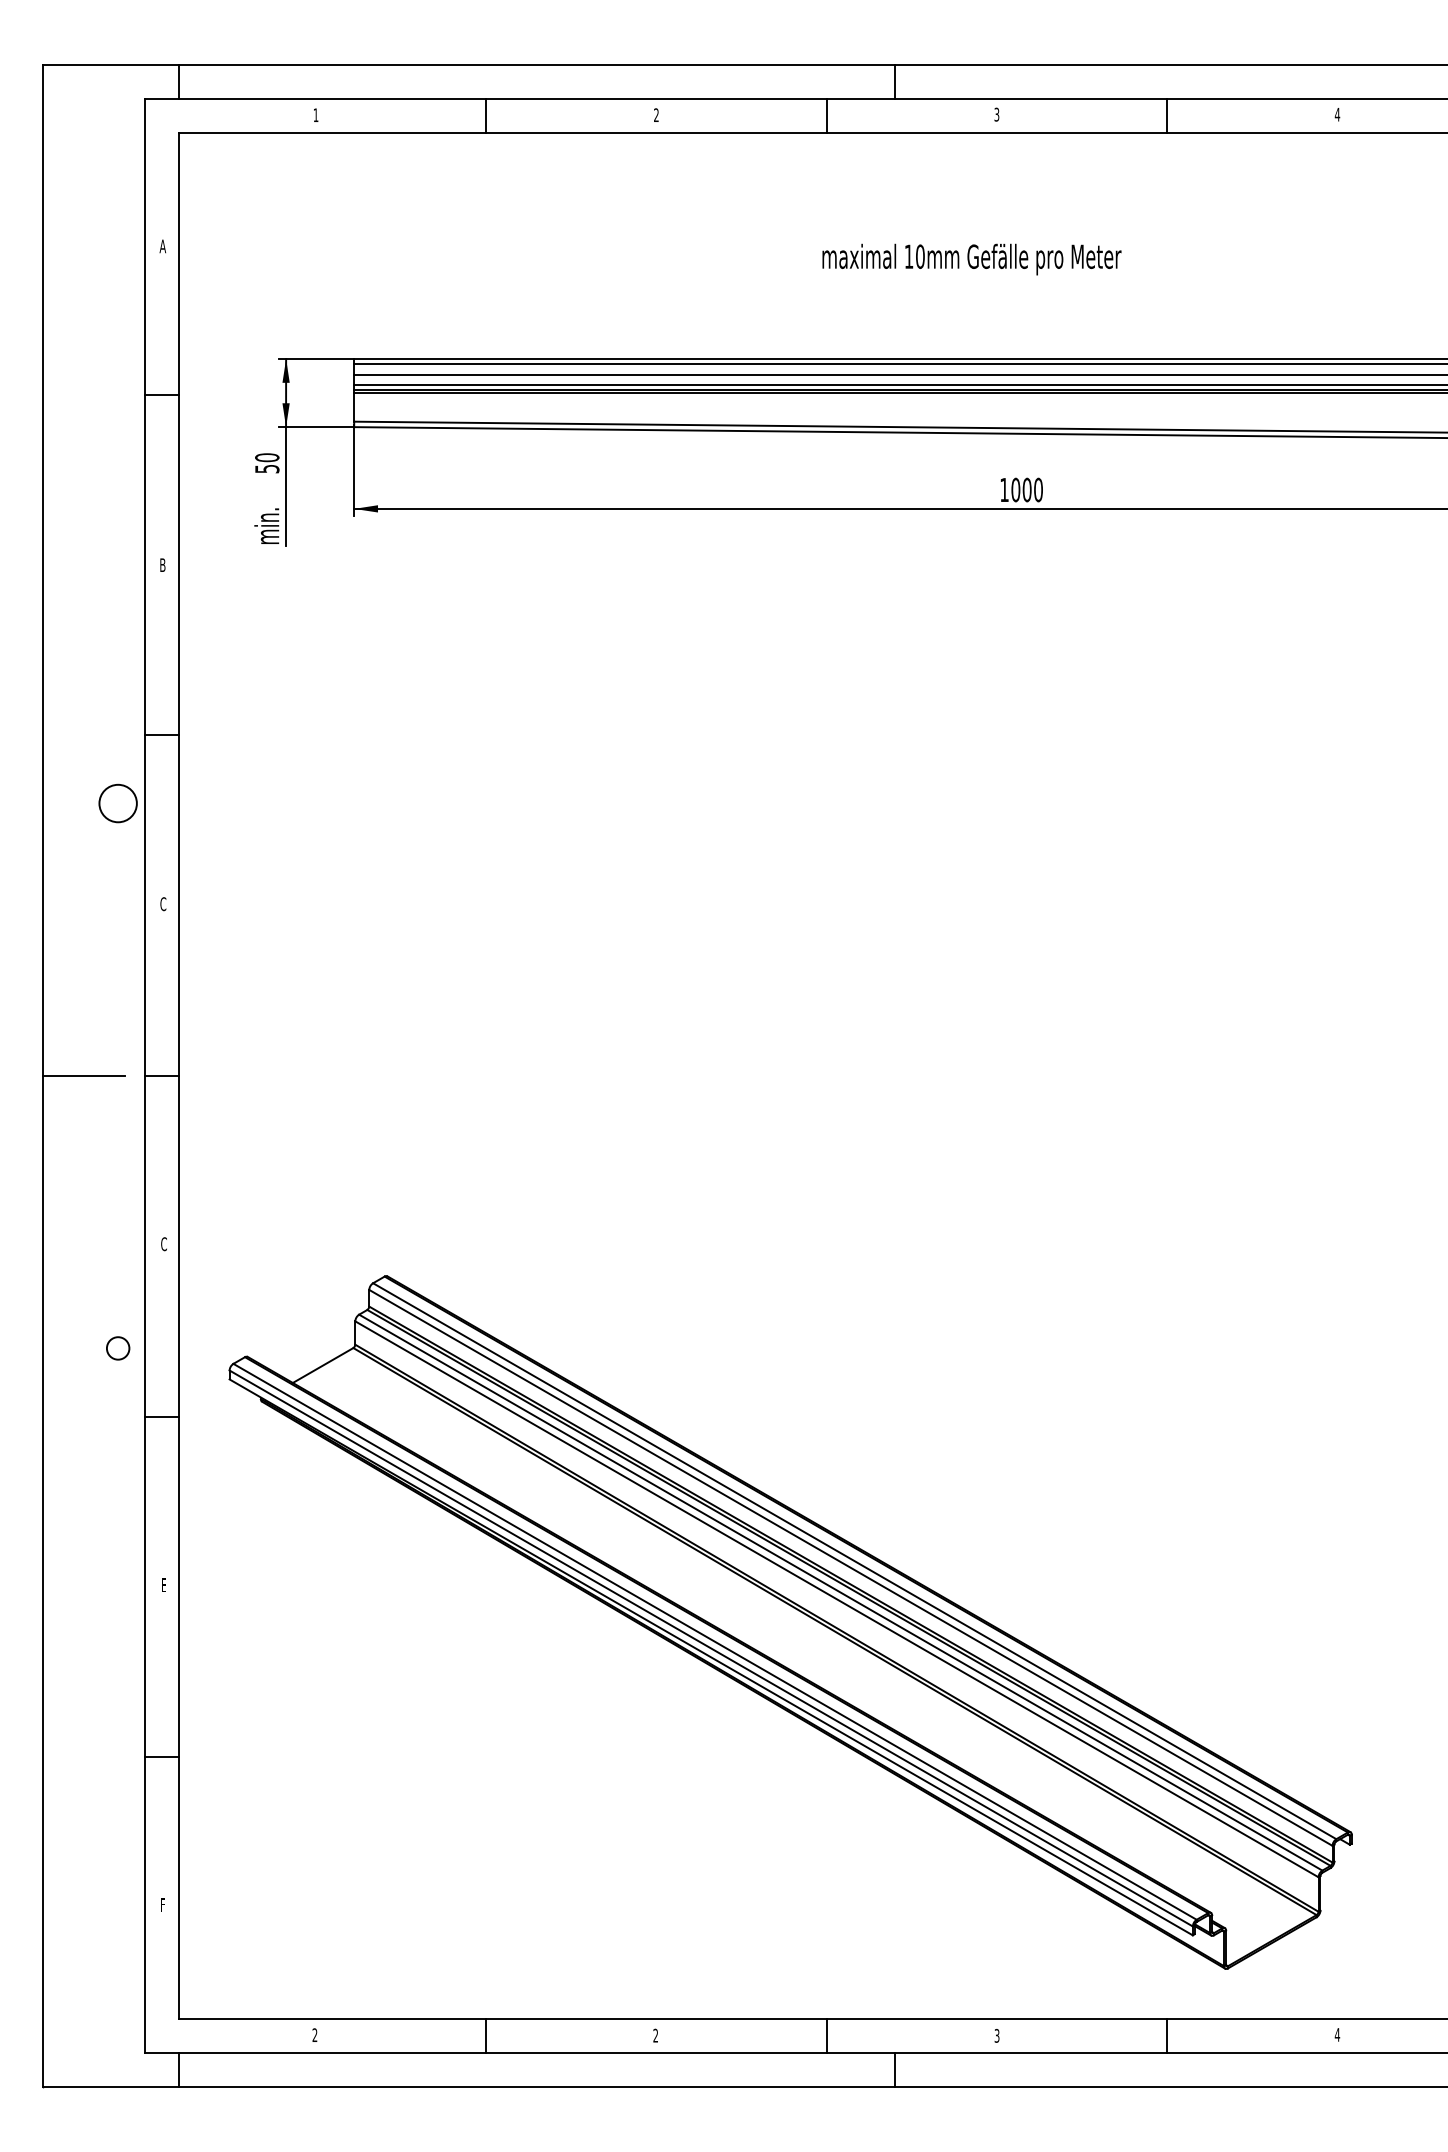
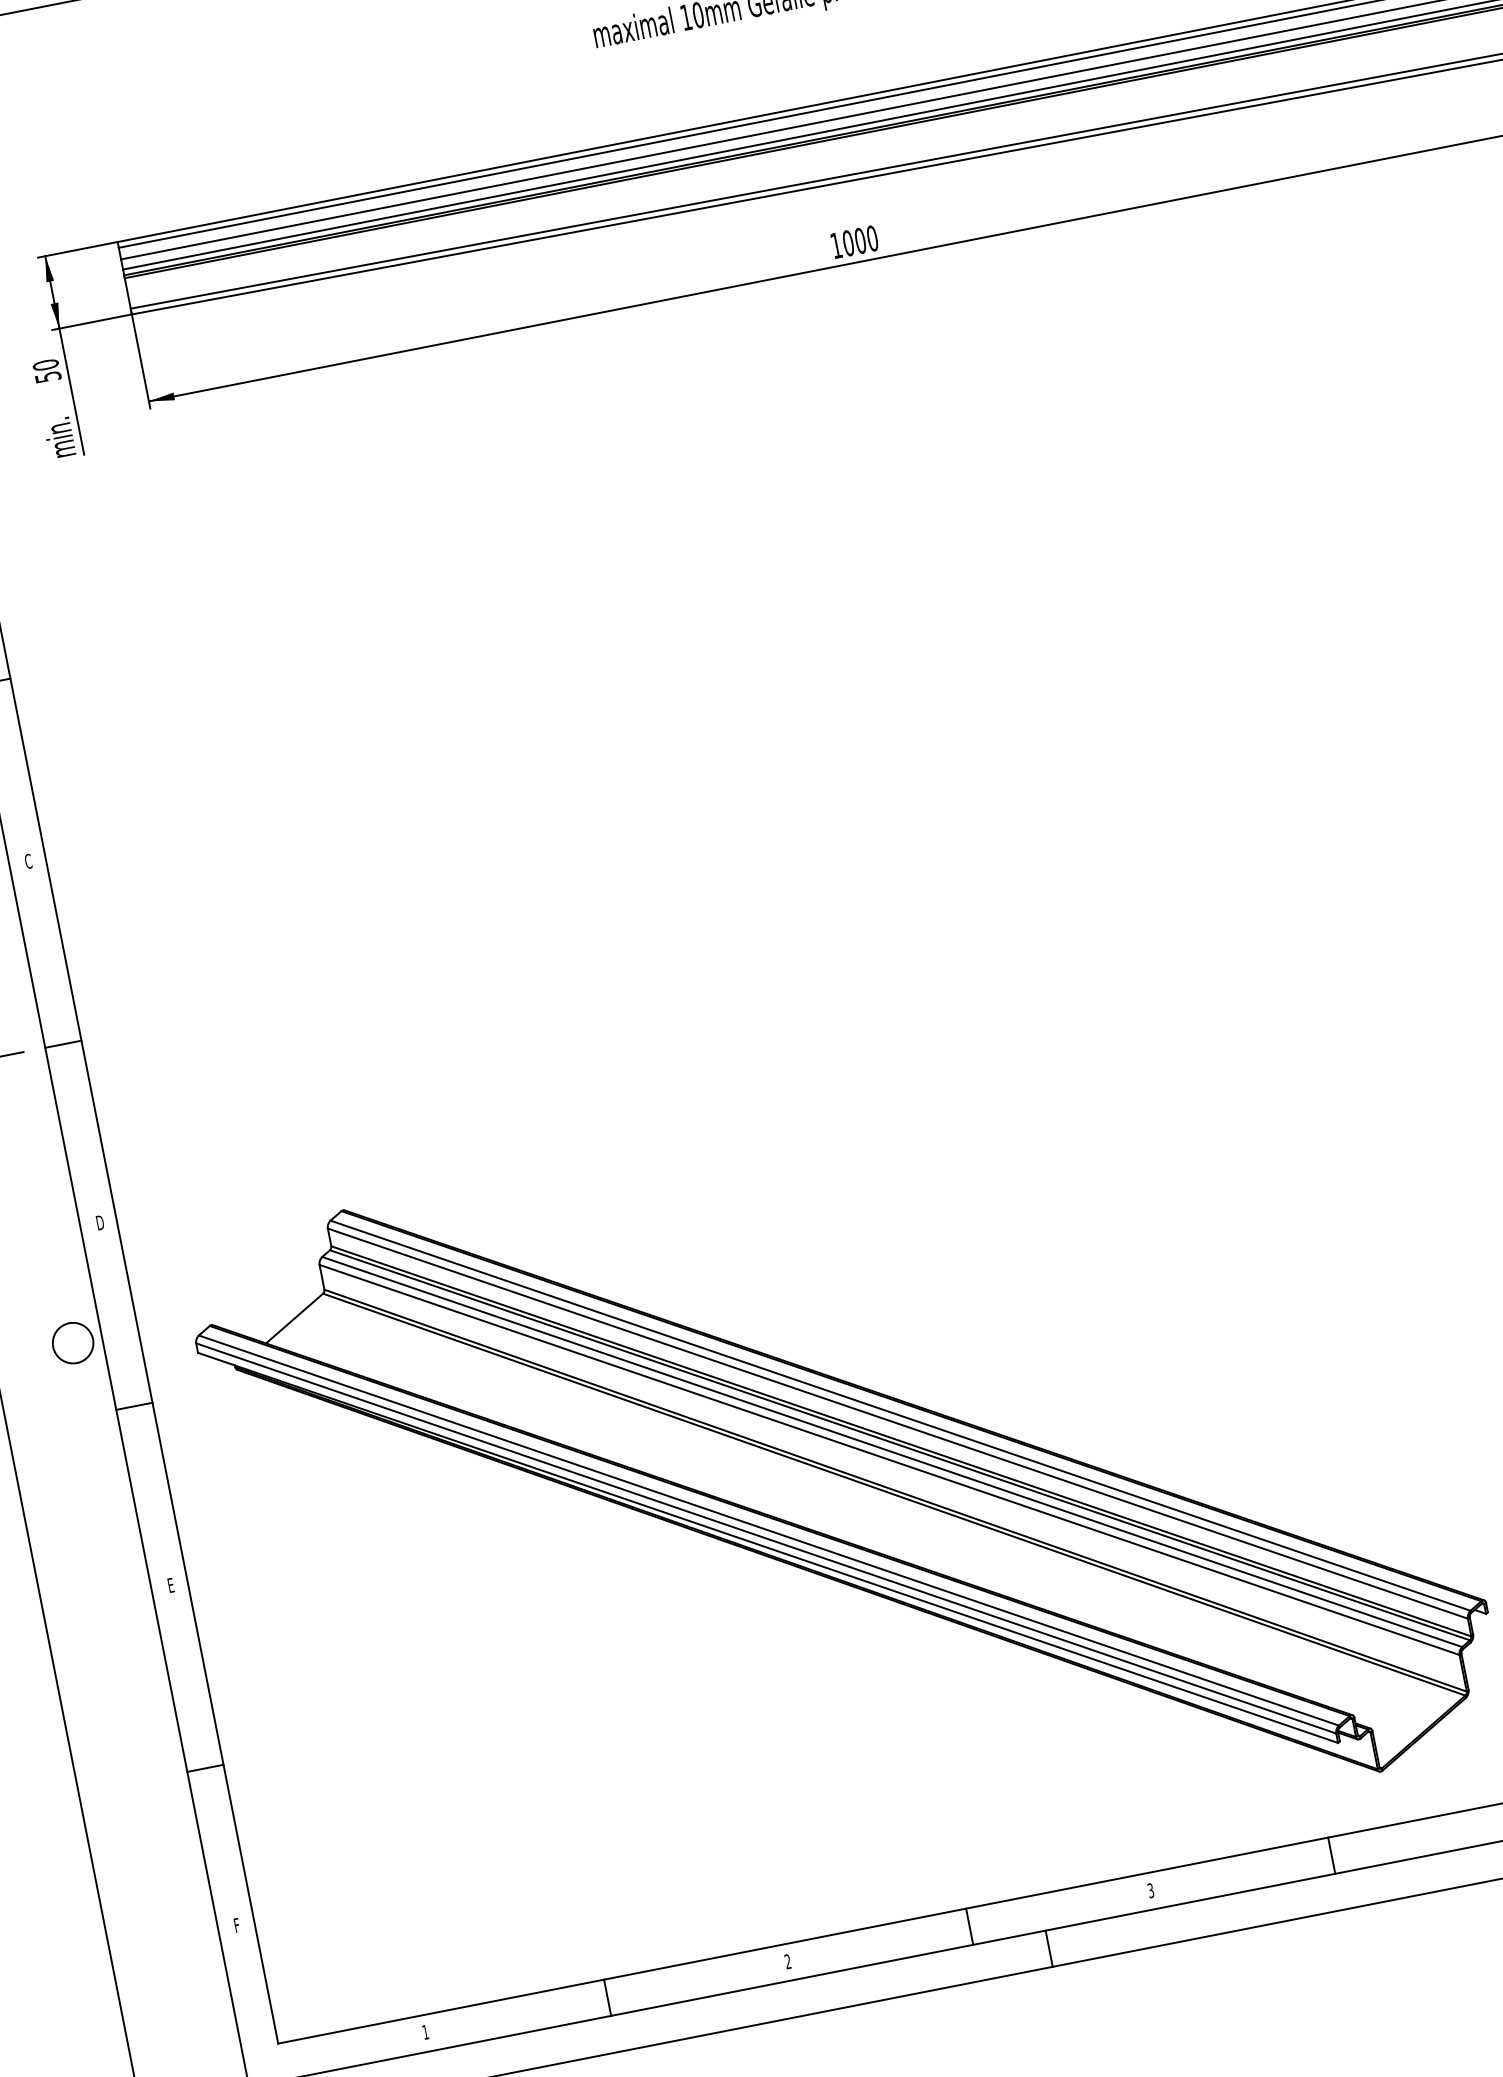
text: (164, 1244) -> (100, 1222), C -> D
circle: (117, 1348) -> (72, 1343), size x1.67
text: (314, 2034) -> (424, 2031), 2 -> 1

